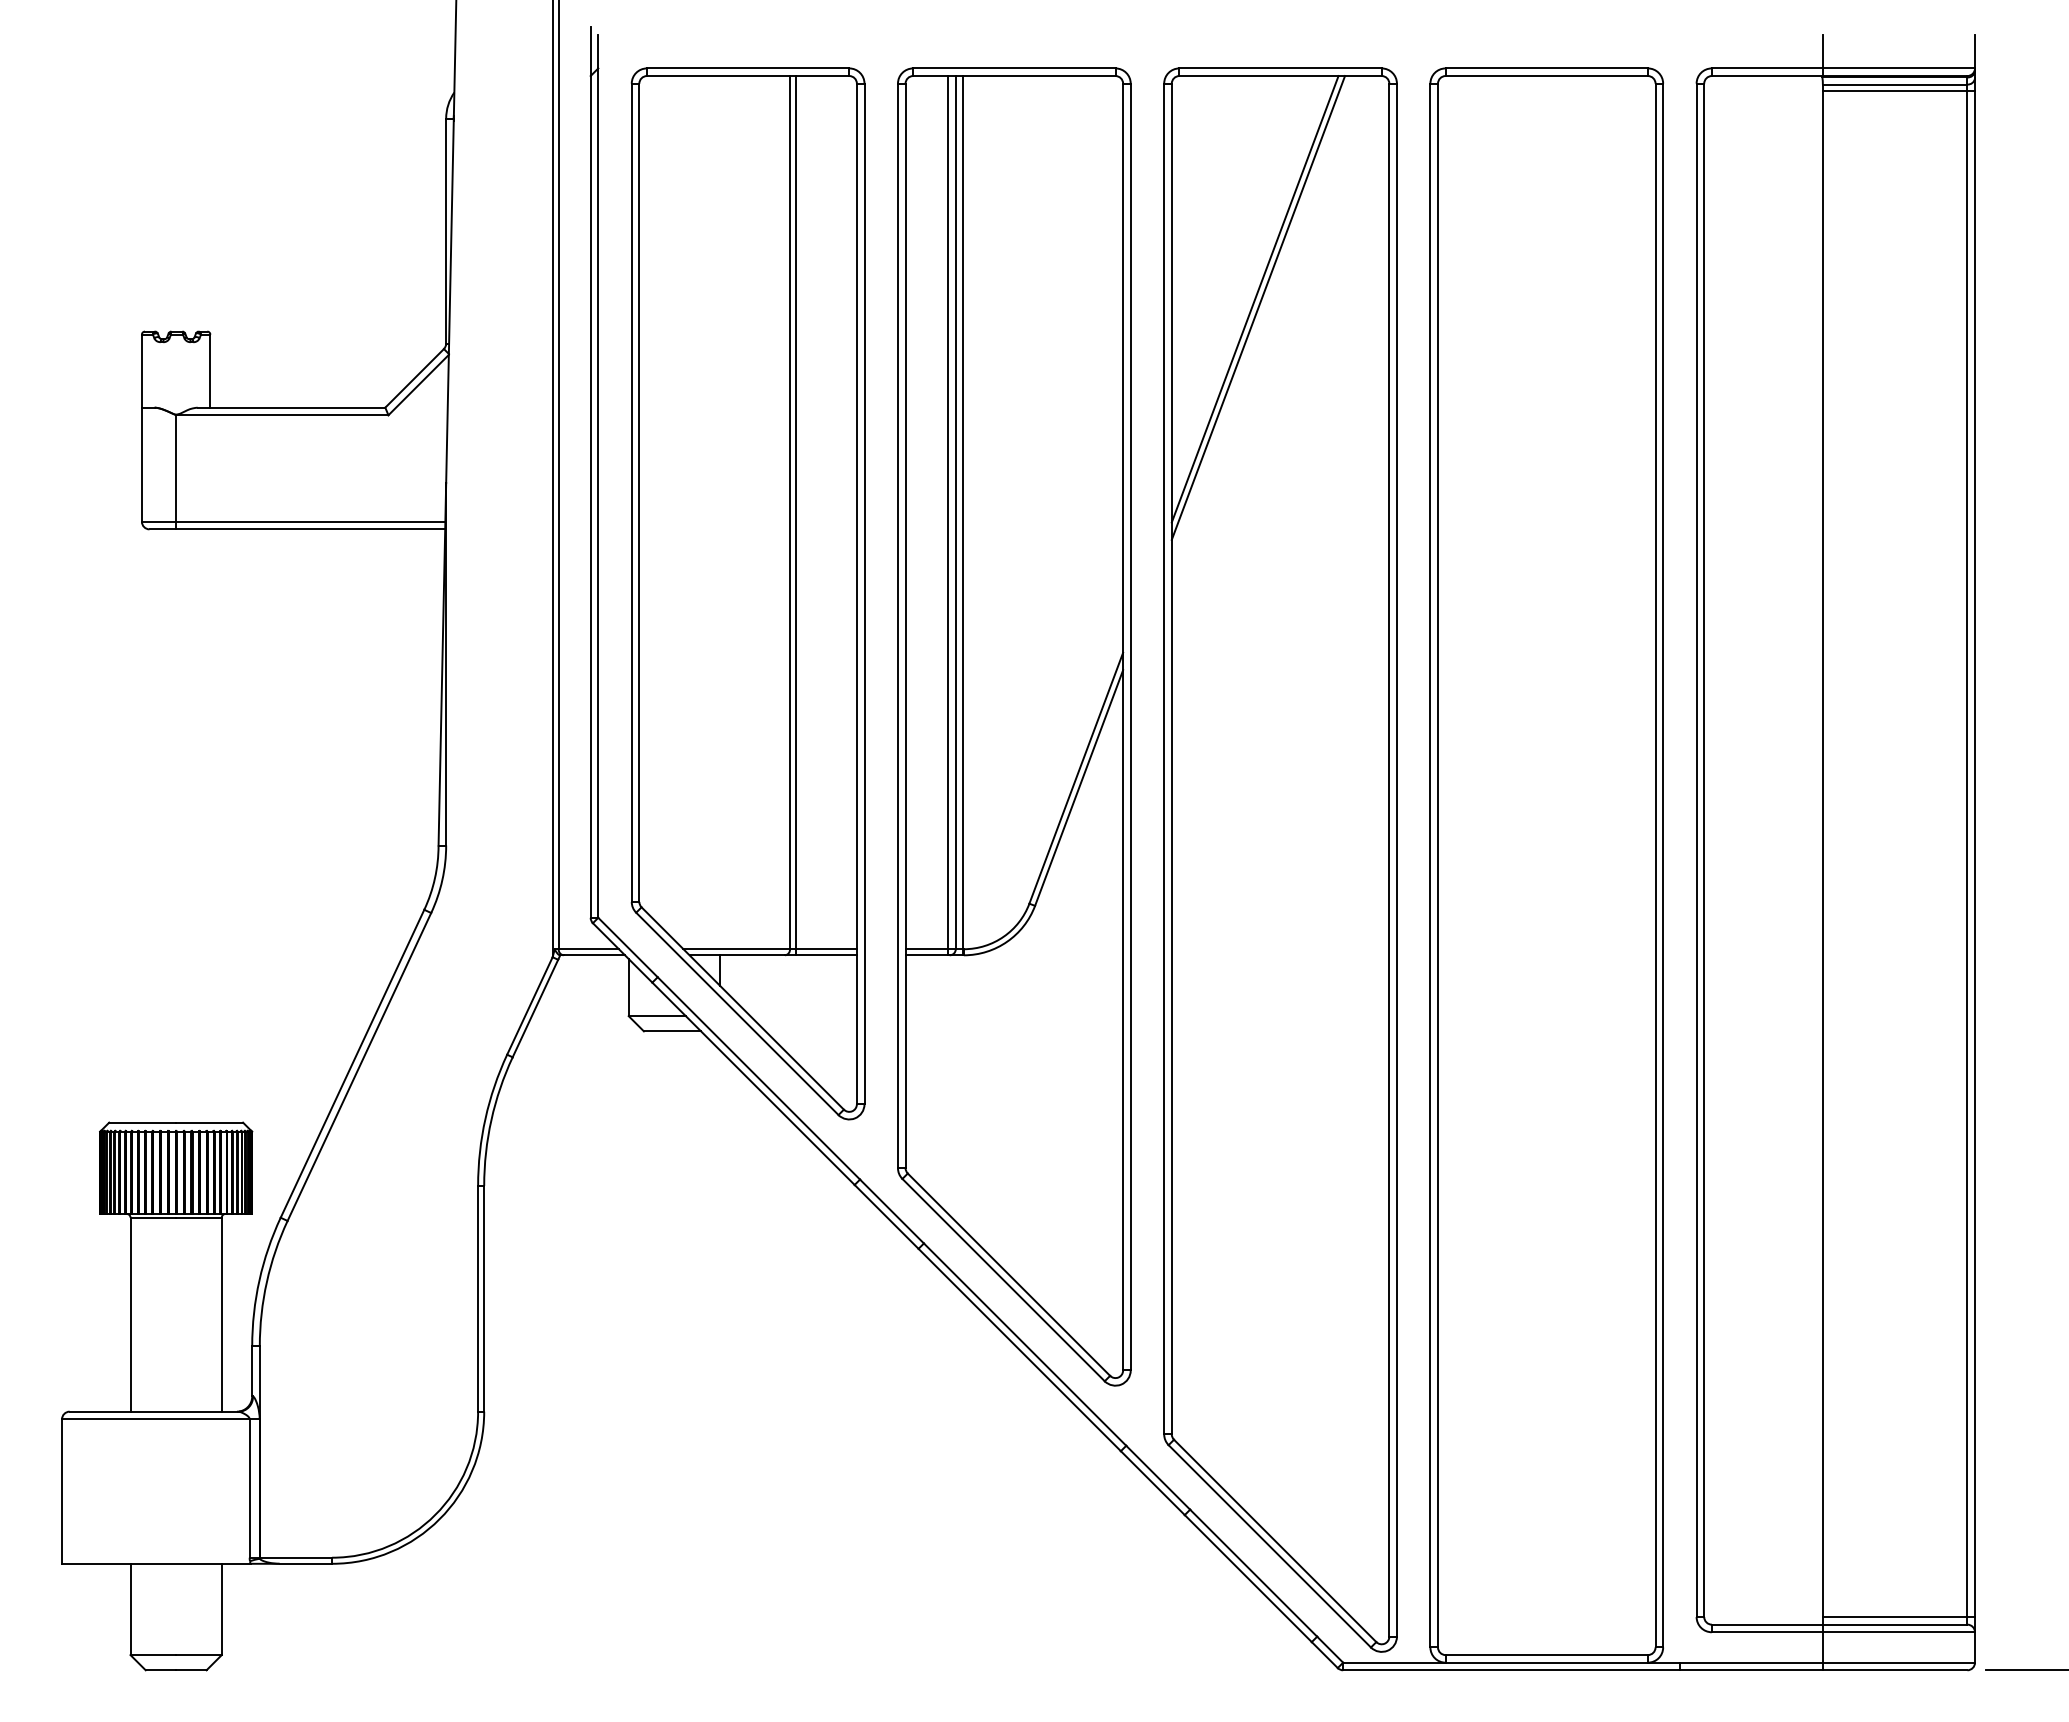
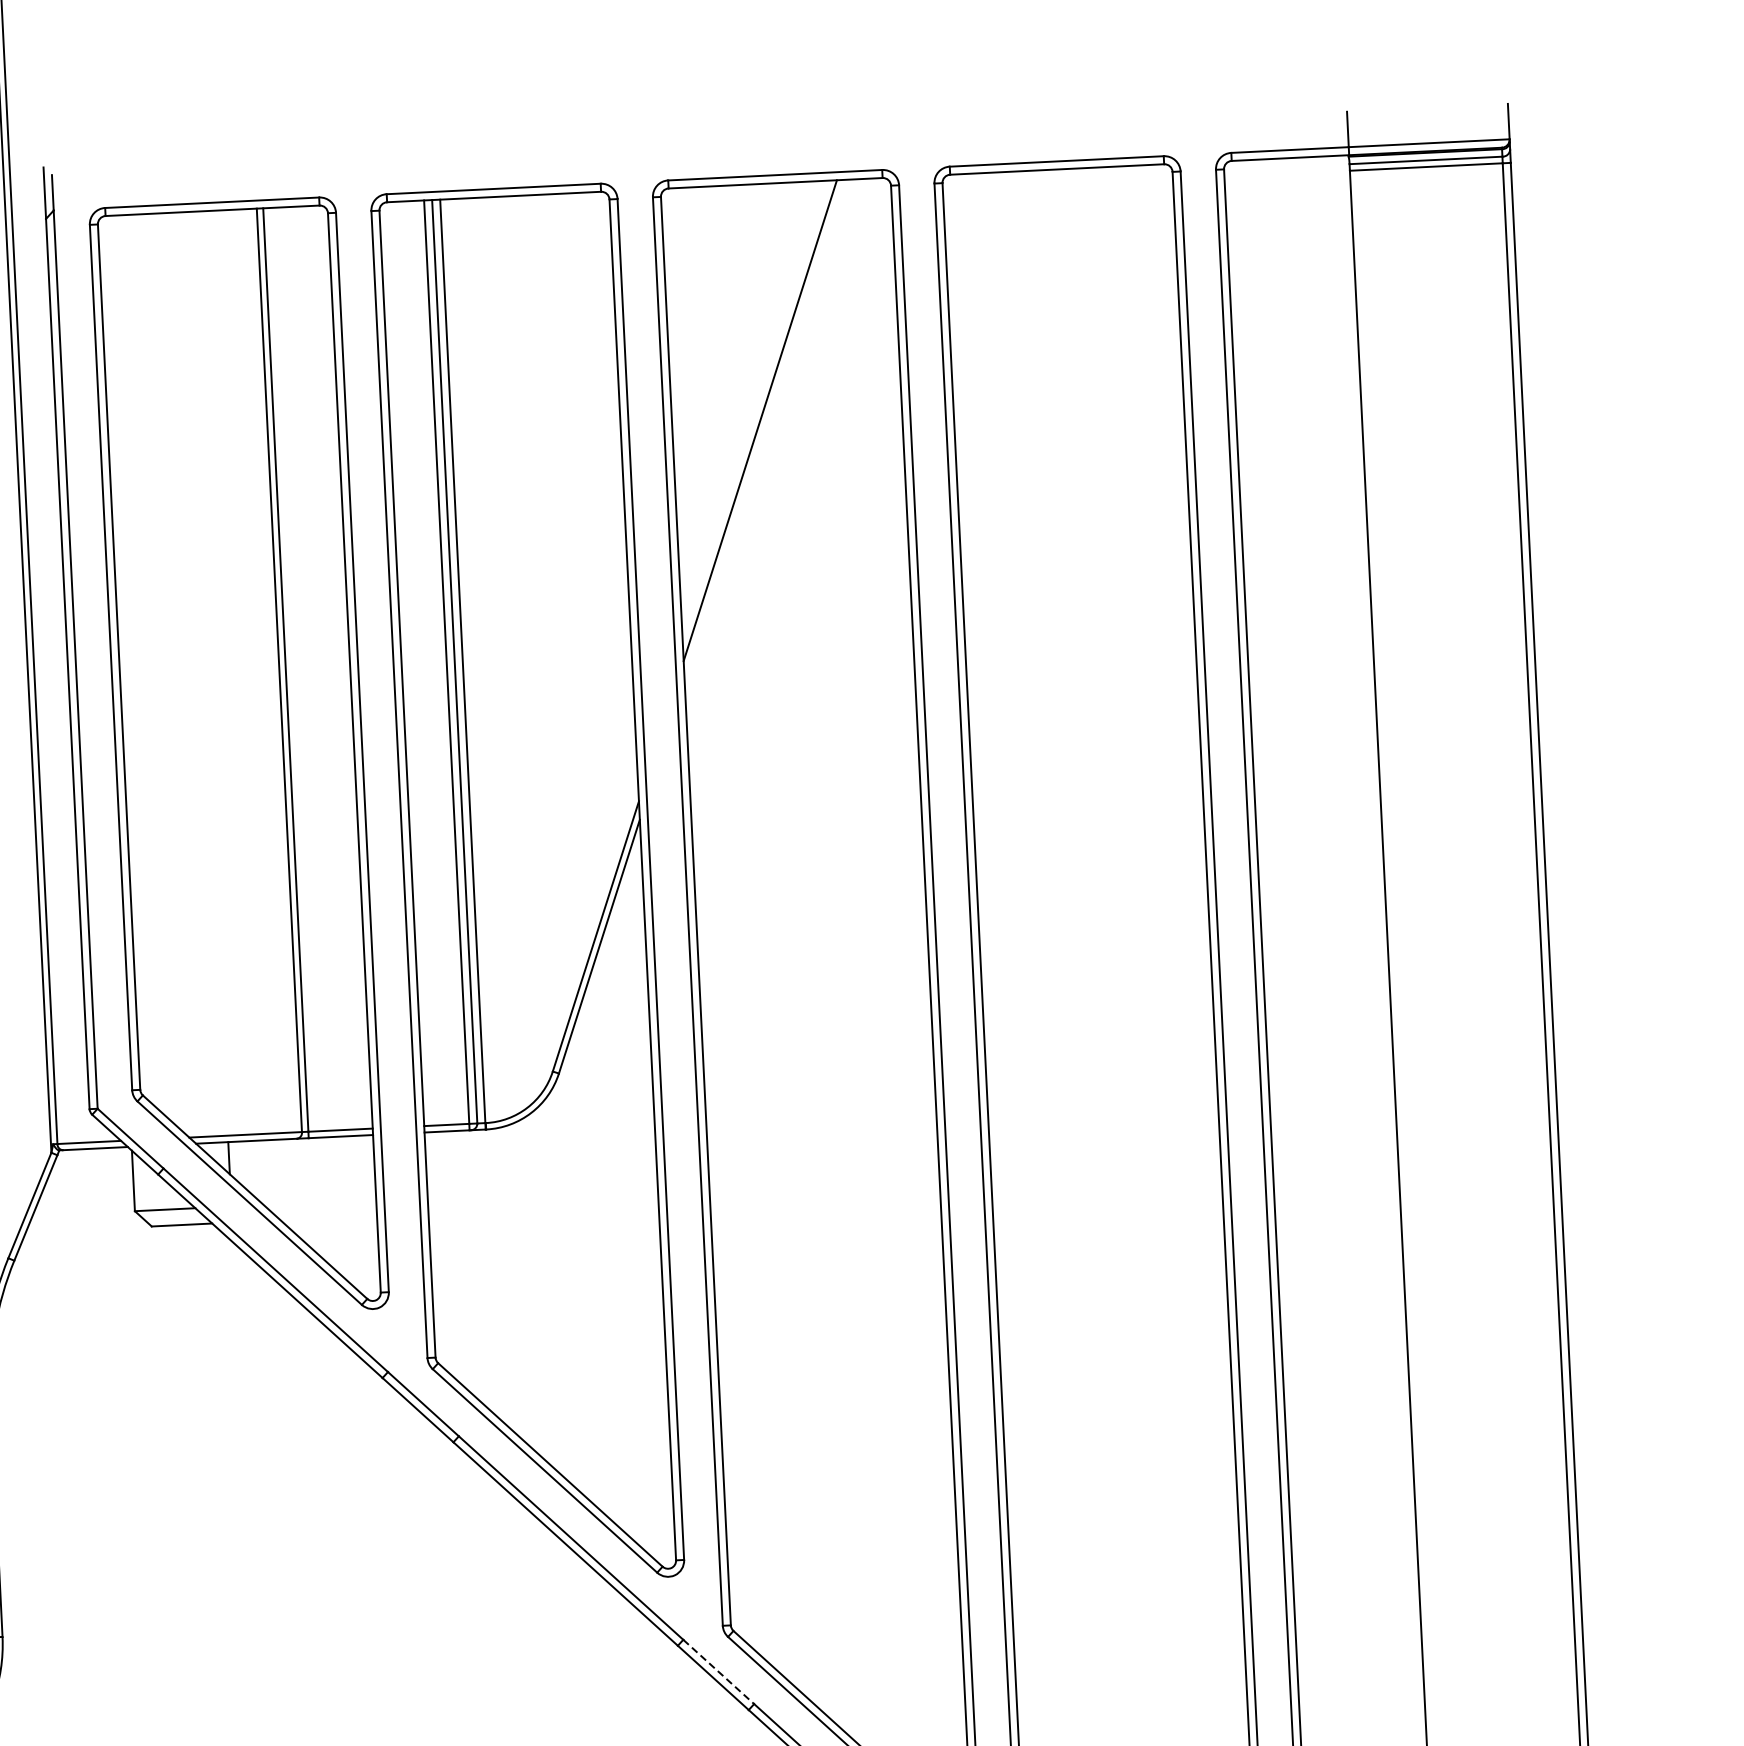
line: (1258, 307) -> (764, 429), removed
line: (1158, 1478) -> (719, 1672), solid -> dashed

